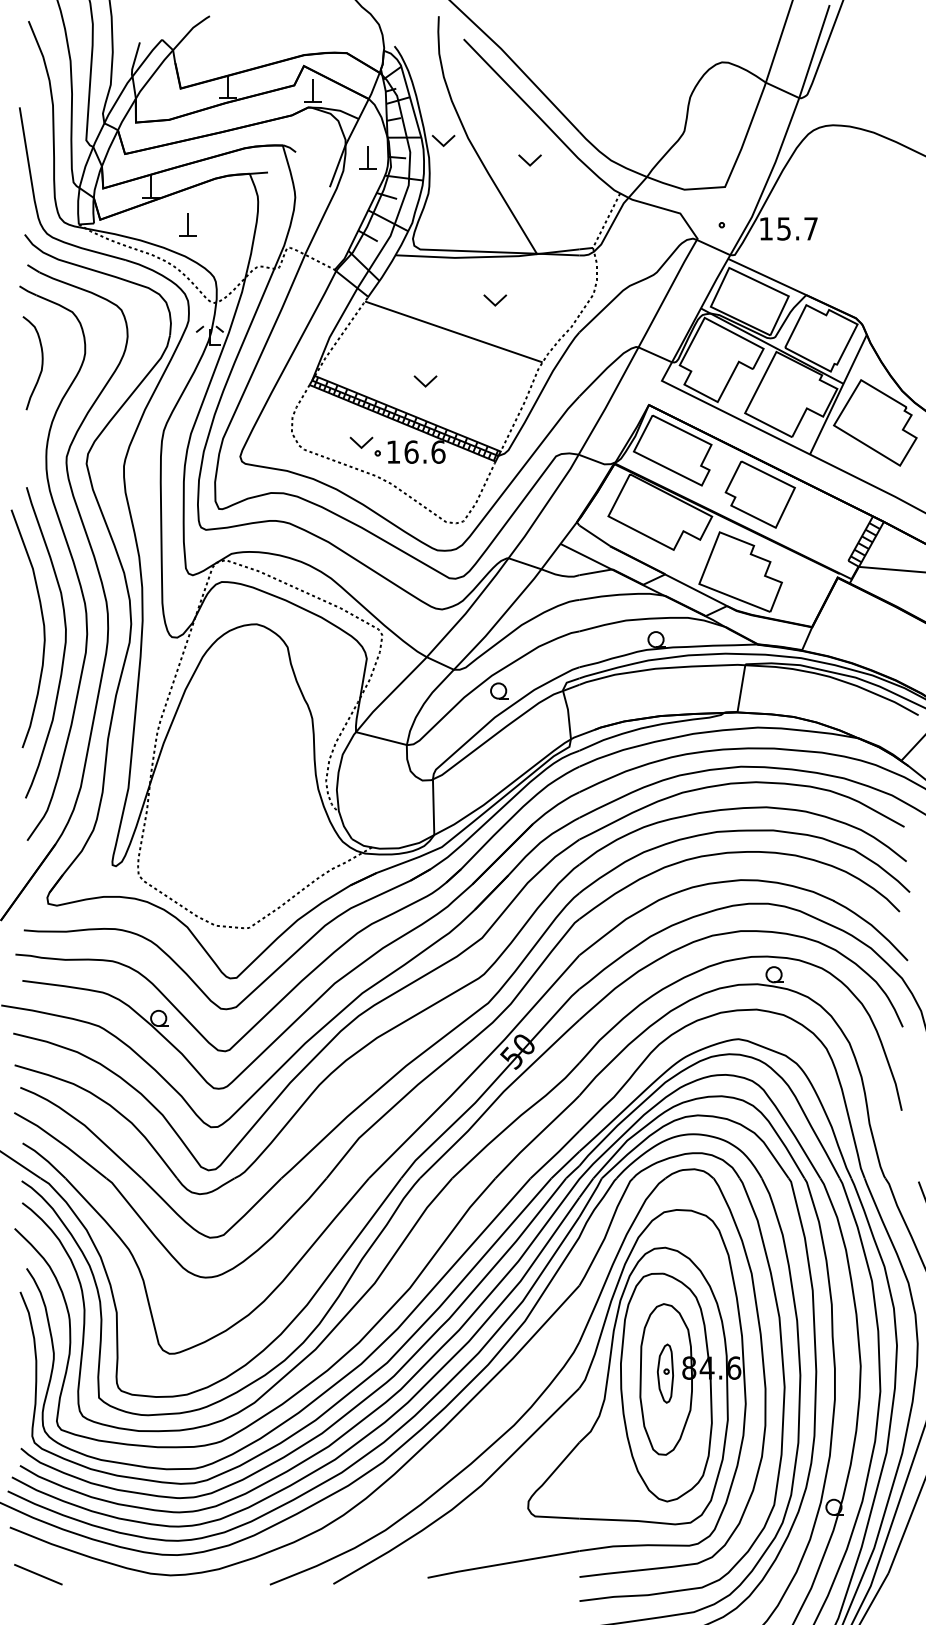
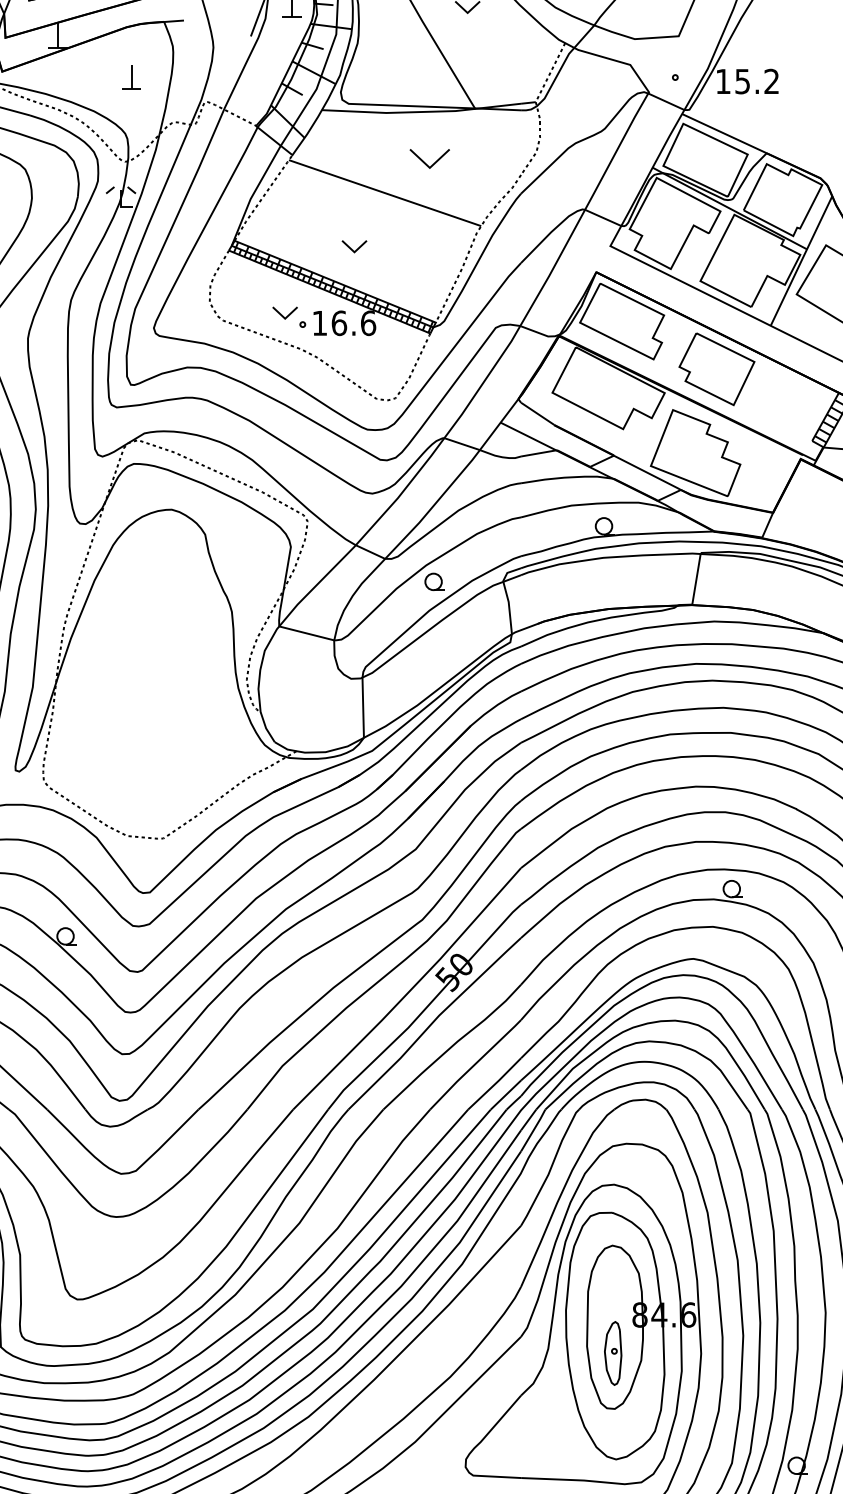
part: (187, 224) -> (131, 76), moved
text: (810, 228) -> (771, 81), 15.7 -> 15.2
part: (495, 300) -> (430, 159), size x1.6
part: (665, 1373) -> (613, 1353), moved

